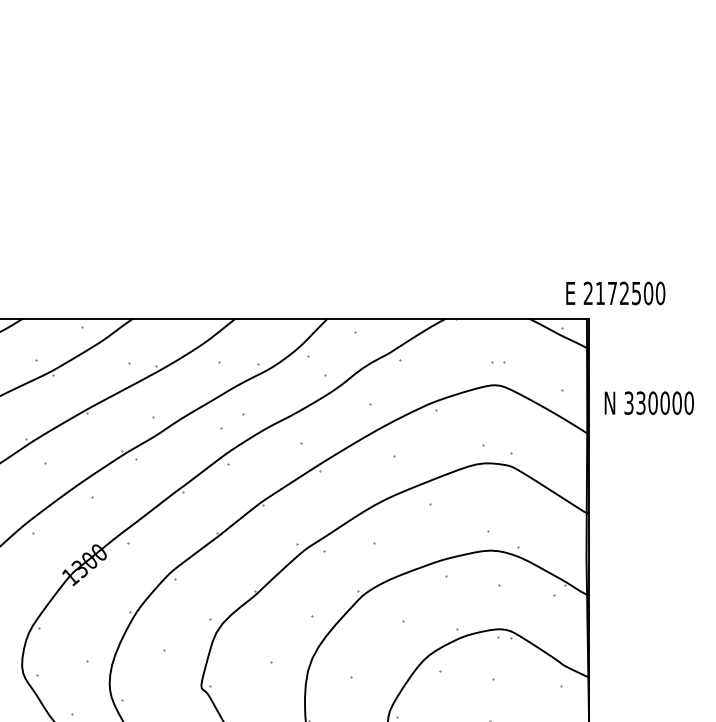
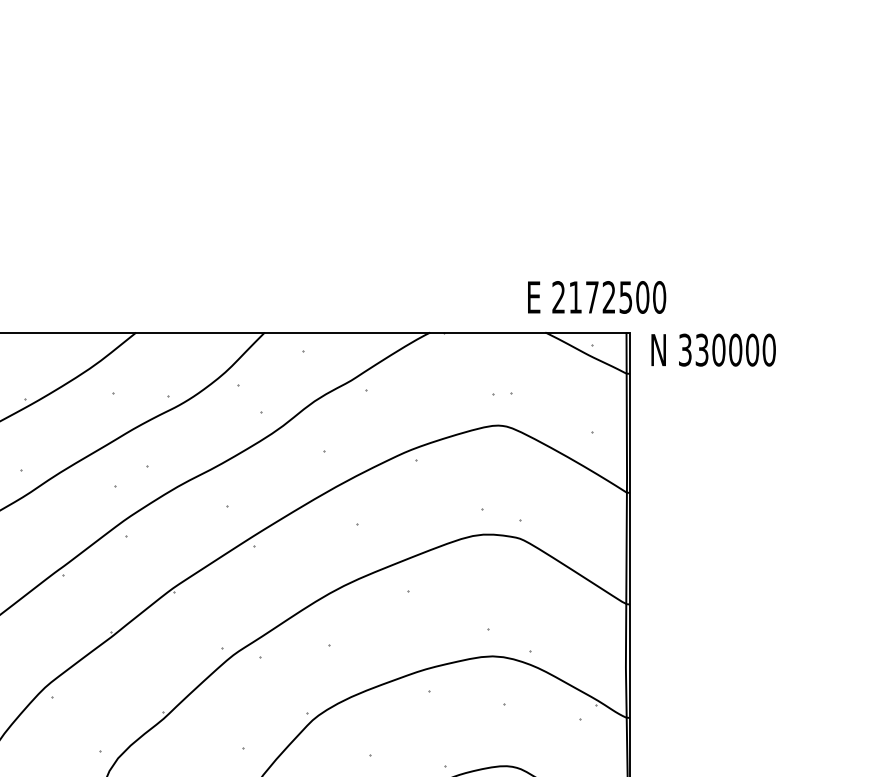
text: (615, 293) -> (596, 297), moved
text: (648, 402) -> (712, 349), moved

